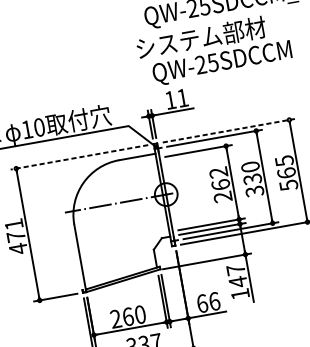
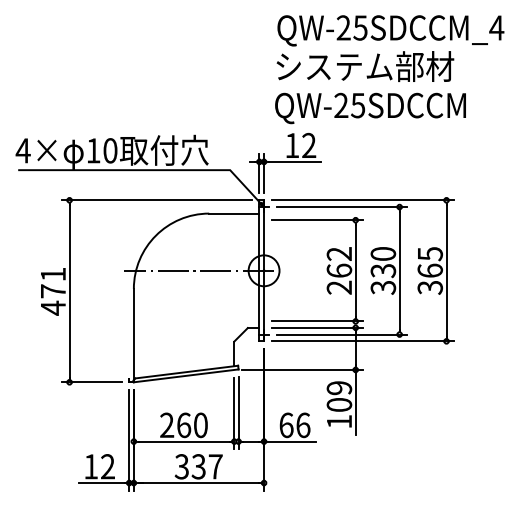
text: (201, 37) -> (365, 66), moved
text: (182, 97) -> (309, 144), 11 -> 12
line: (229, 130) -> (363, 200), dashed -> solid
line: (79, 157) -> (156, 200), dashed -> solid
text: (288, 185) -> (429, 287), 565 -> 365
text: (237, 275) -> (339, 396), 147 -> 109

